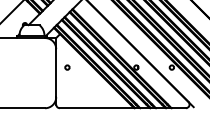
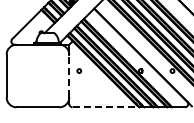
line: (56, 72) -> (69, 75), solid -> dashed
line: (97, 108) -> (106, 107), solid -> dashed

